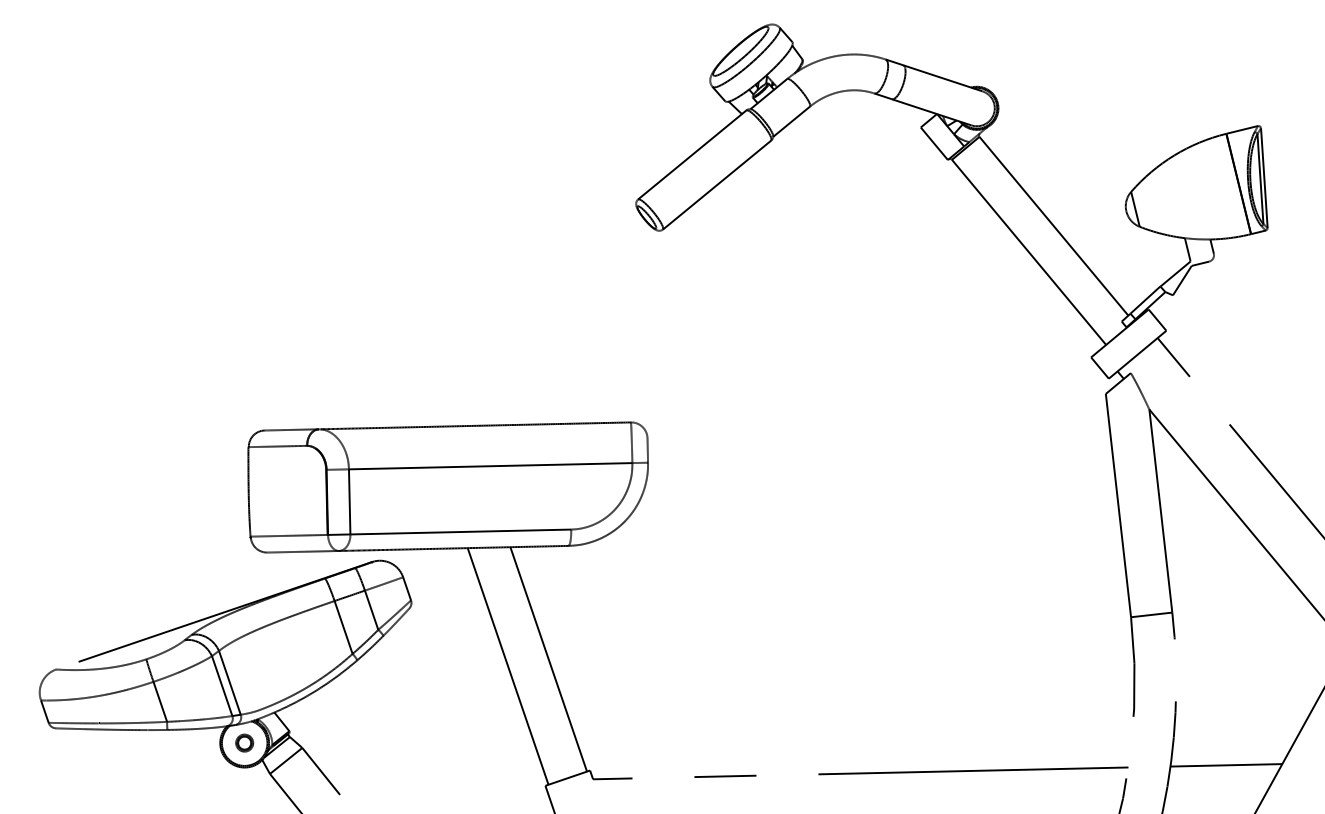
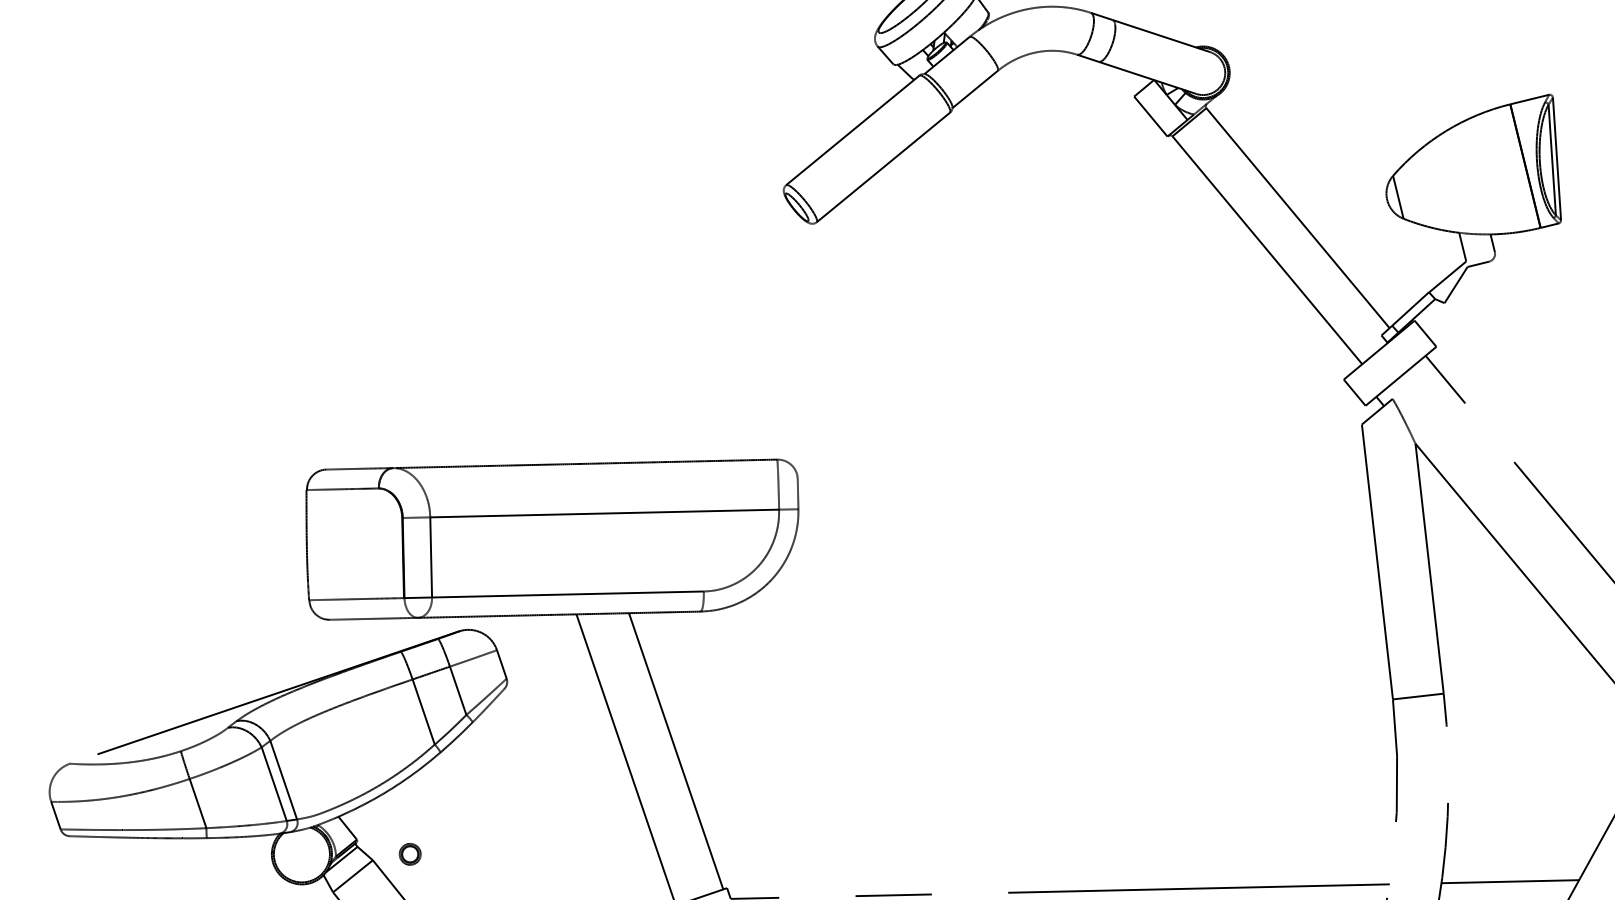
part: (244, 742) -> (410, 853), moved

